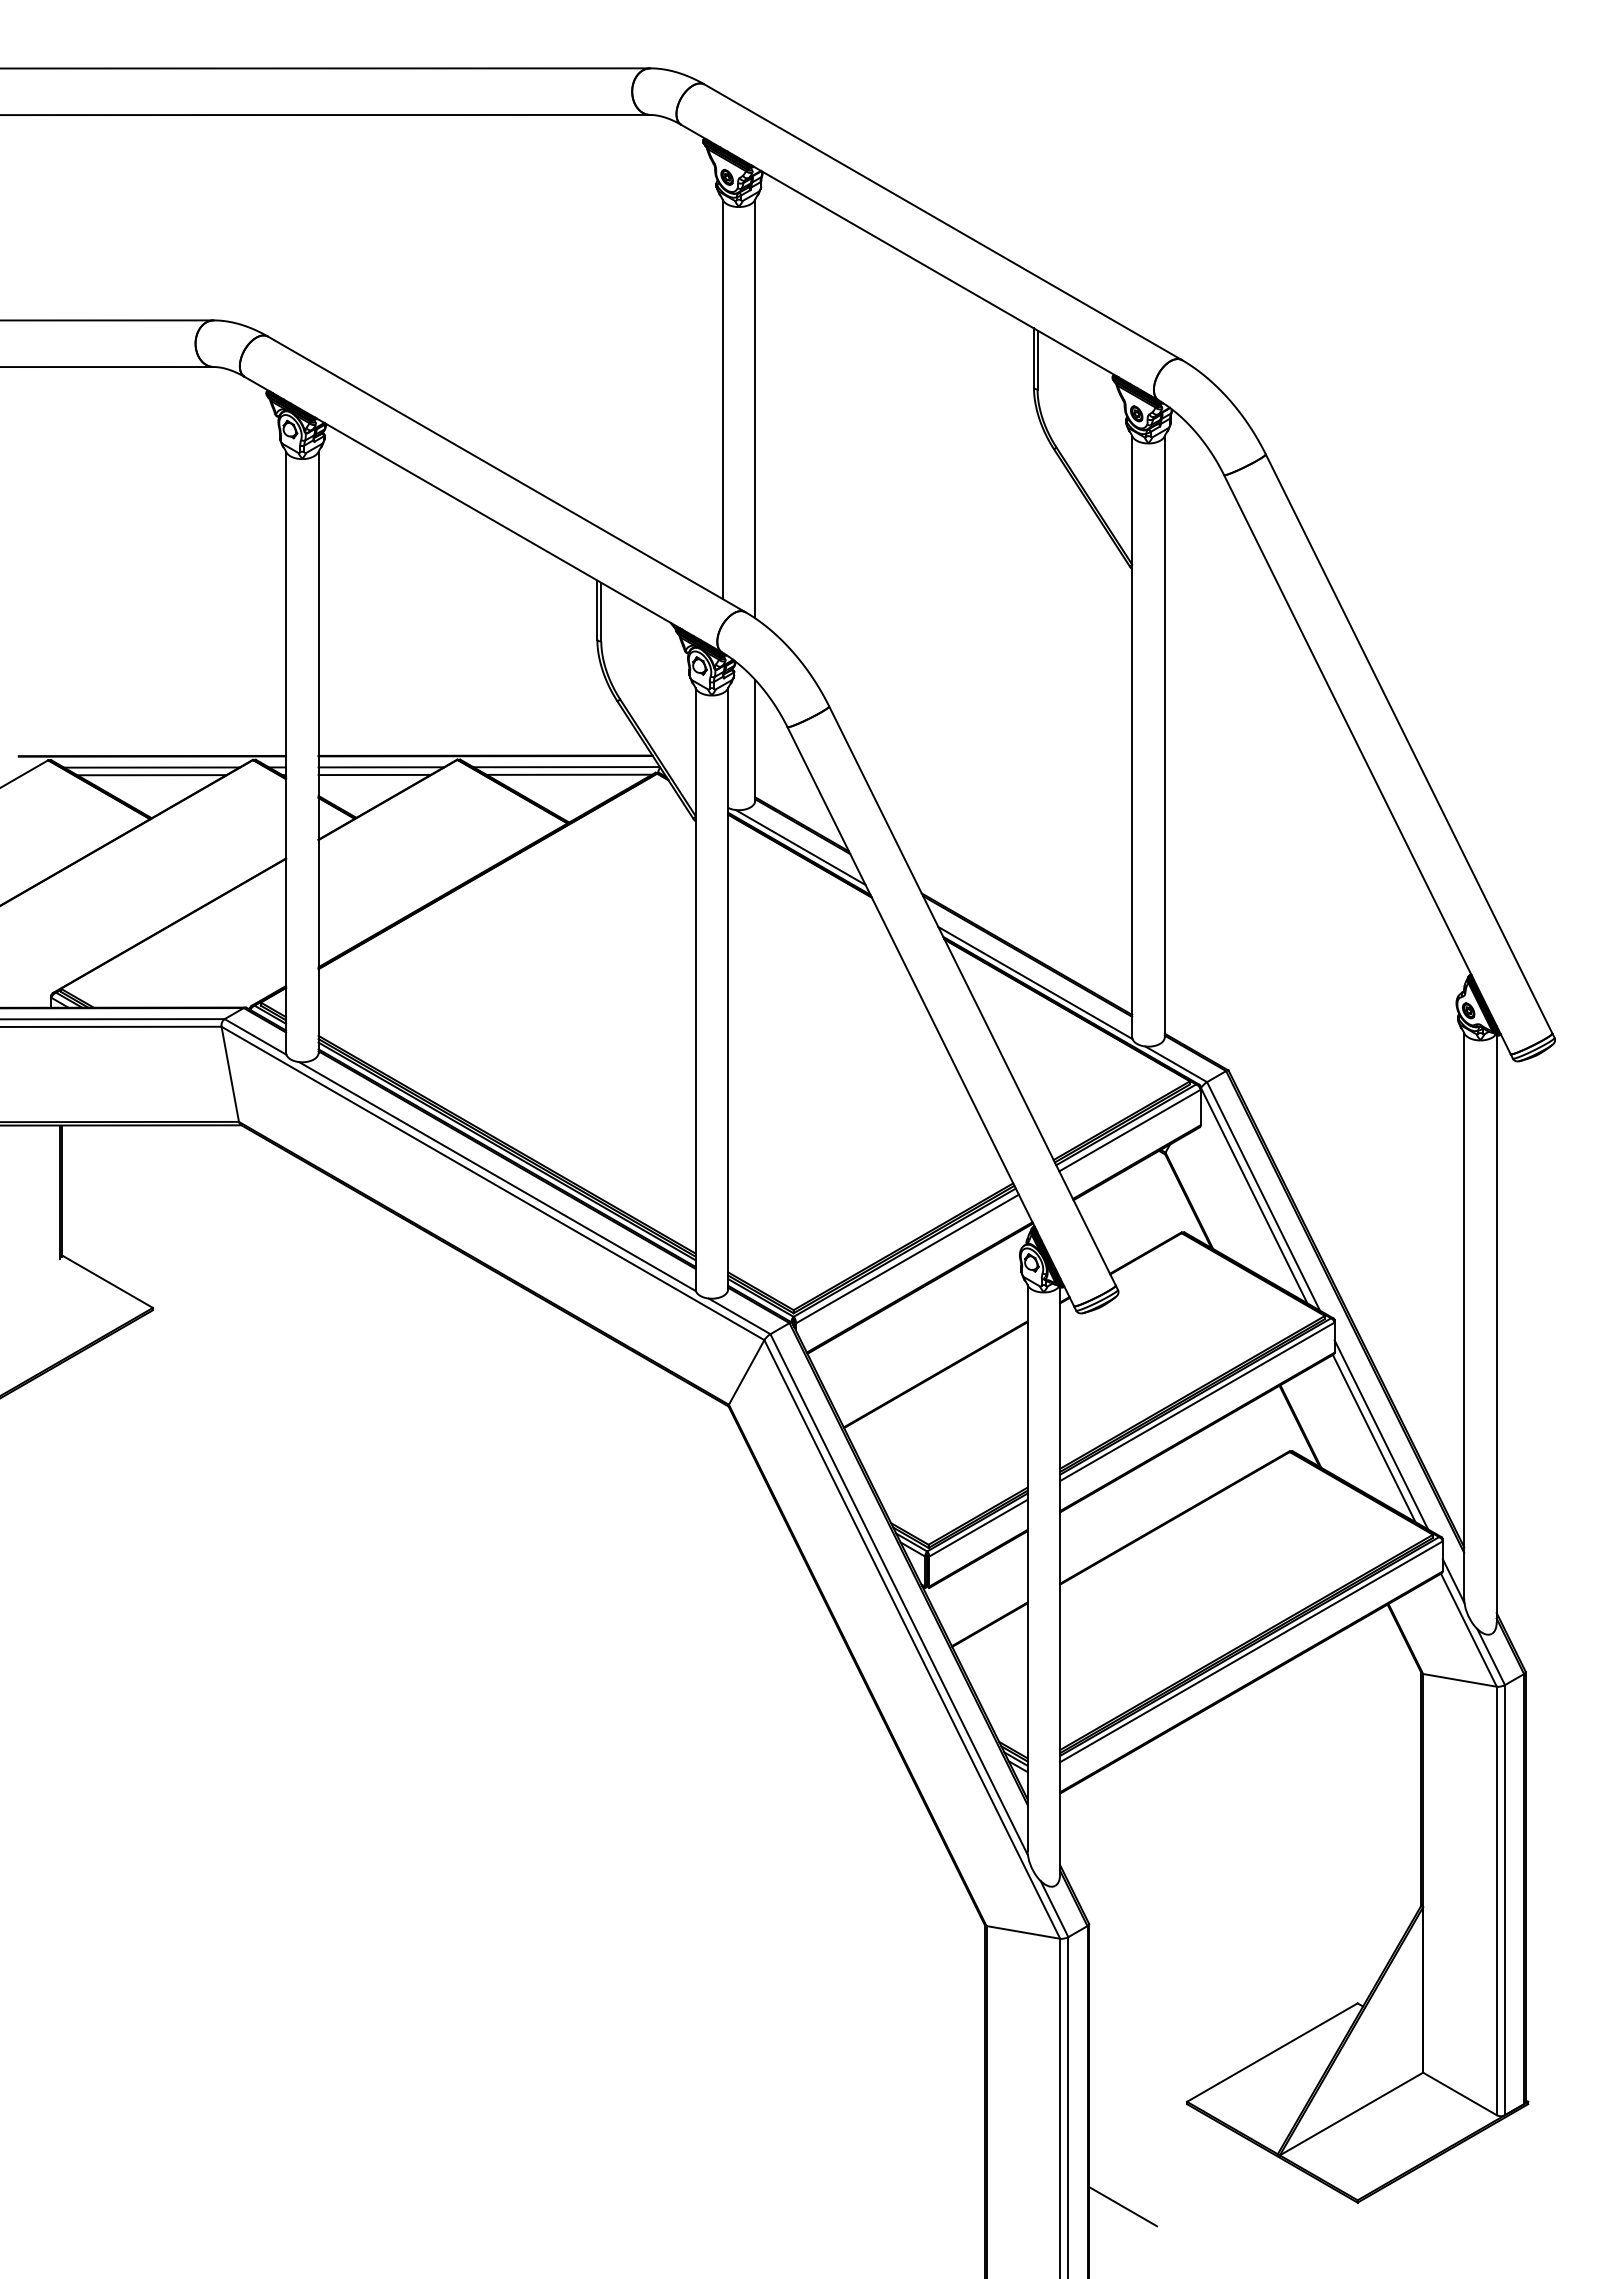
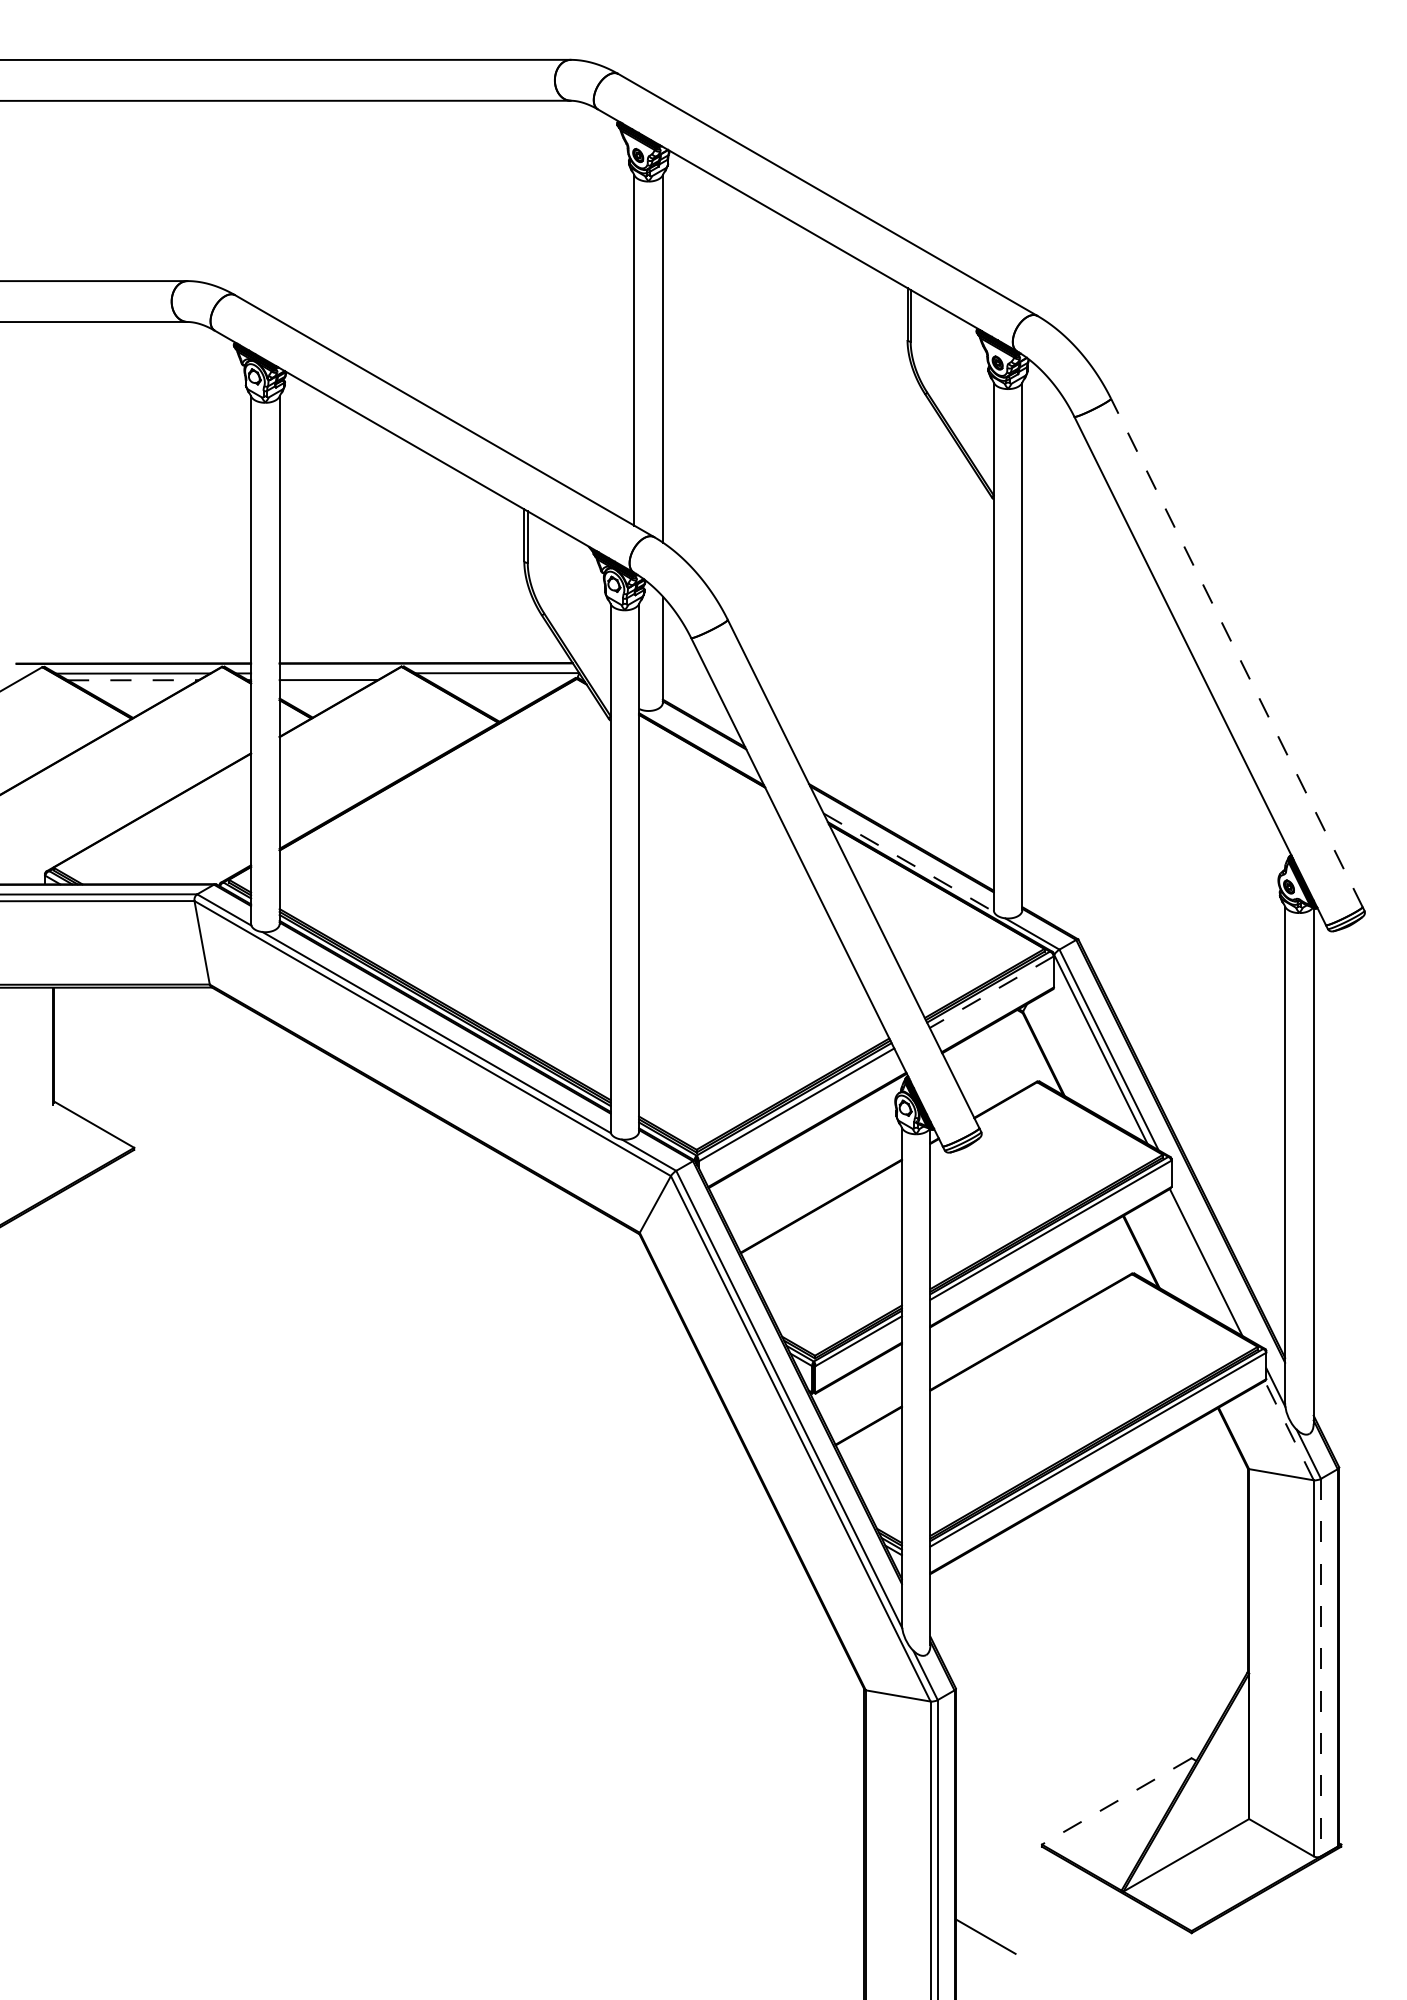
line: (1408, 743) -> (1236, 652), solid -> dashed
line: (380, 767) -> (333, 673), removed
line: (569, 774) -> (499, 679), removed
line: (152, 775) -> (133, 680), solid -> dashed
line: (800, 847) -> (702, 743), removed
line: (1035, 983) -> (908, 863), solid -> dashed
line: (1130, 1130) -> (992, 992), solid -> dashed
line: (1381, 1434) -> (1212, 1258), removed
line: (1468, 1629) -> (1288, 1430), solid -> dashed
line: (1505, 1900) -> (1321, 1667), solid -> dashed
line: (1271, 2052) -> (1116, 1801), solid -> dashed

